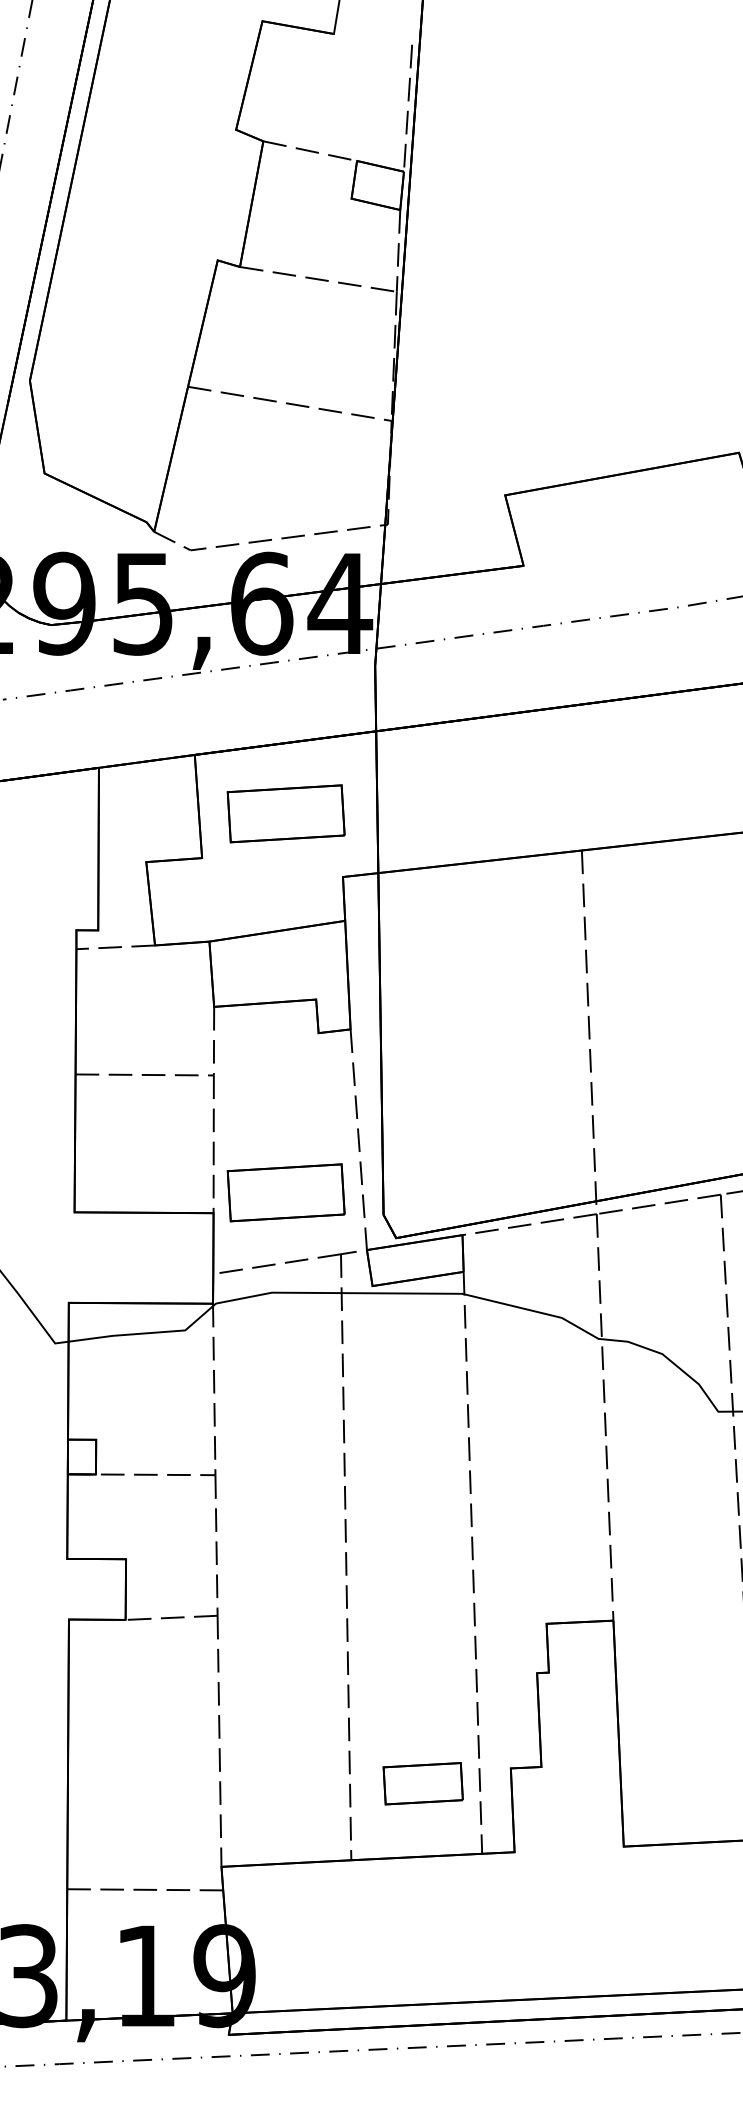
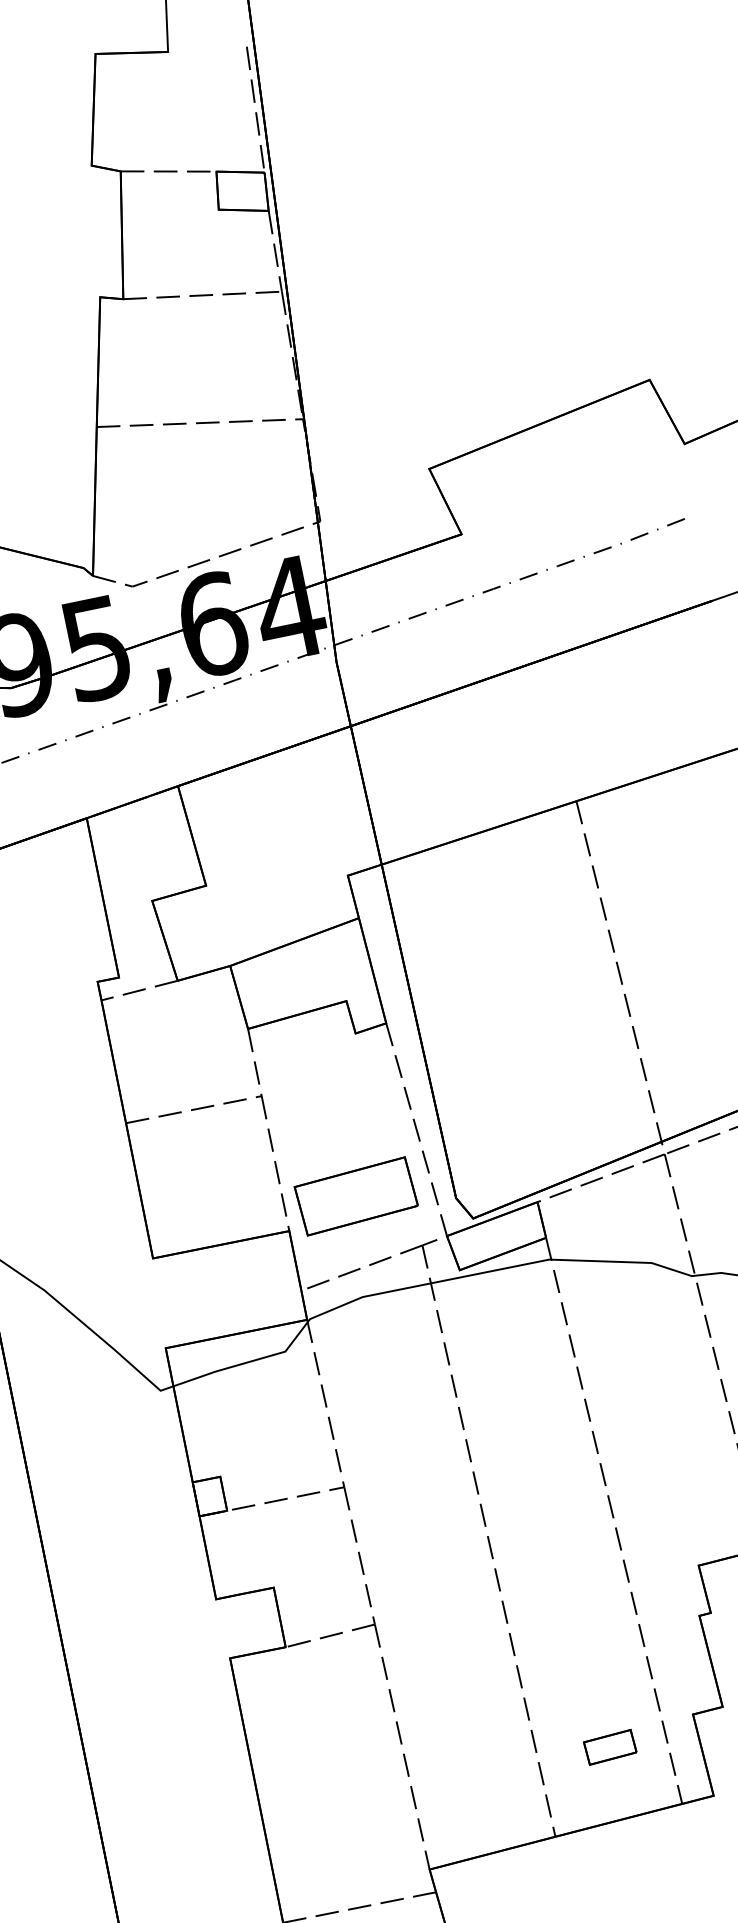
part: (285, 813) -> (278, 825), removed
part: (422, 1783) -> (609, 1747), size x0.62

